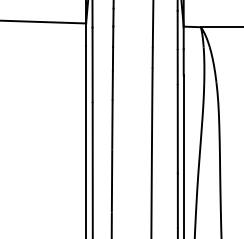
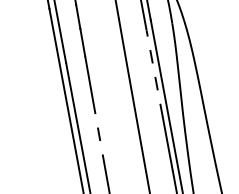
line: (177, 128) -> (154, 73), solid -> dashed
line: (112, 180) -> (99, 136), solid -> dashed

